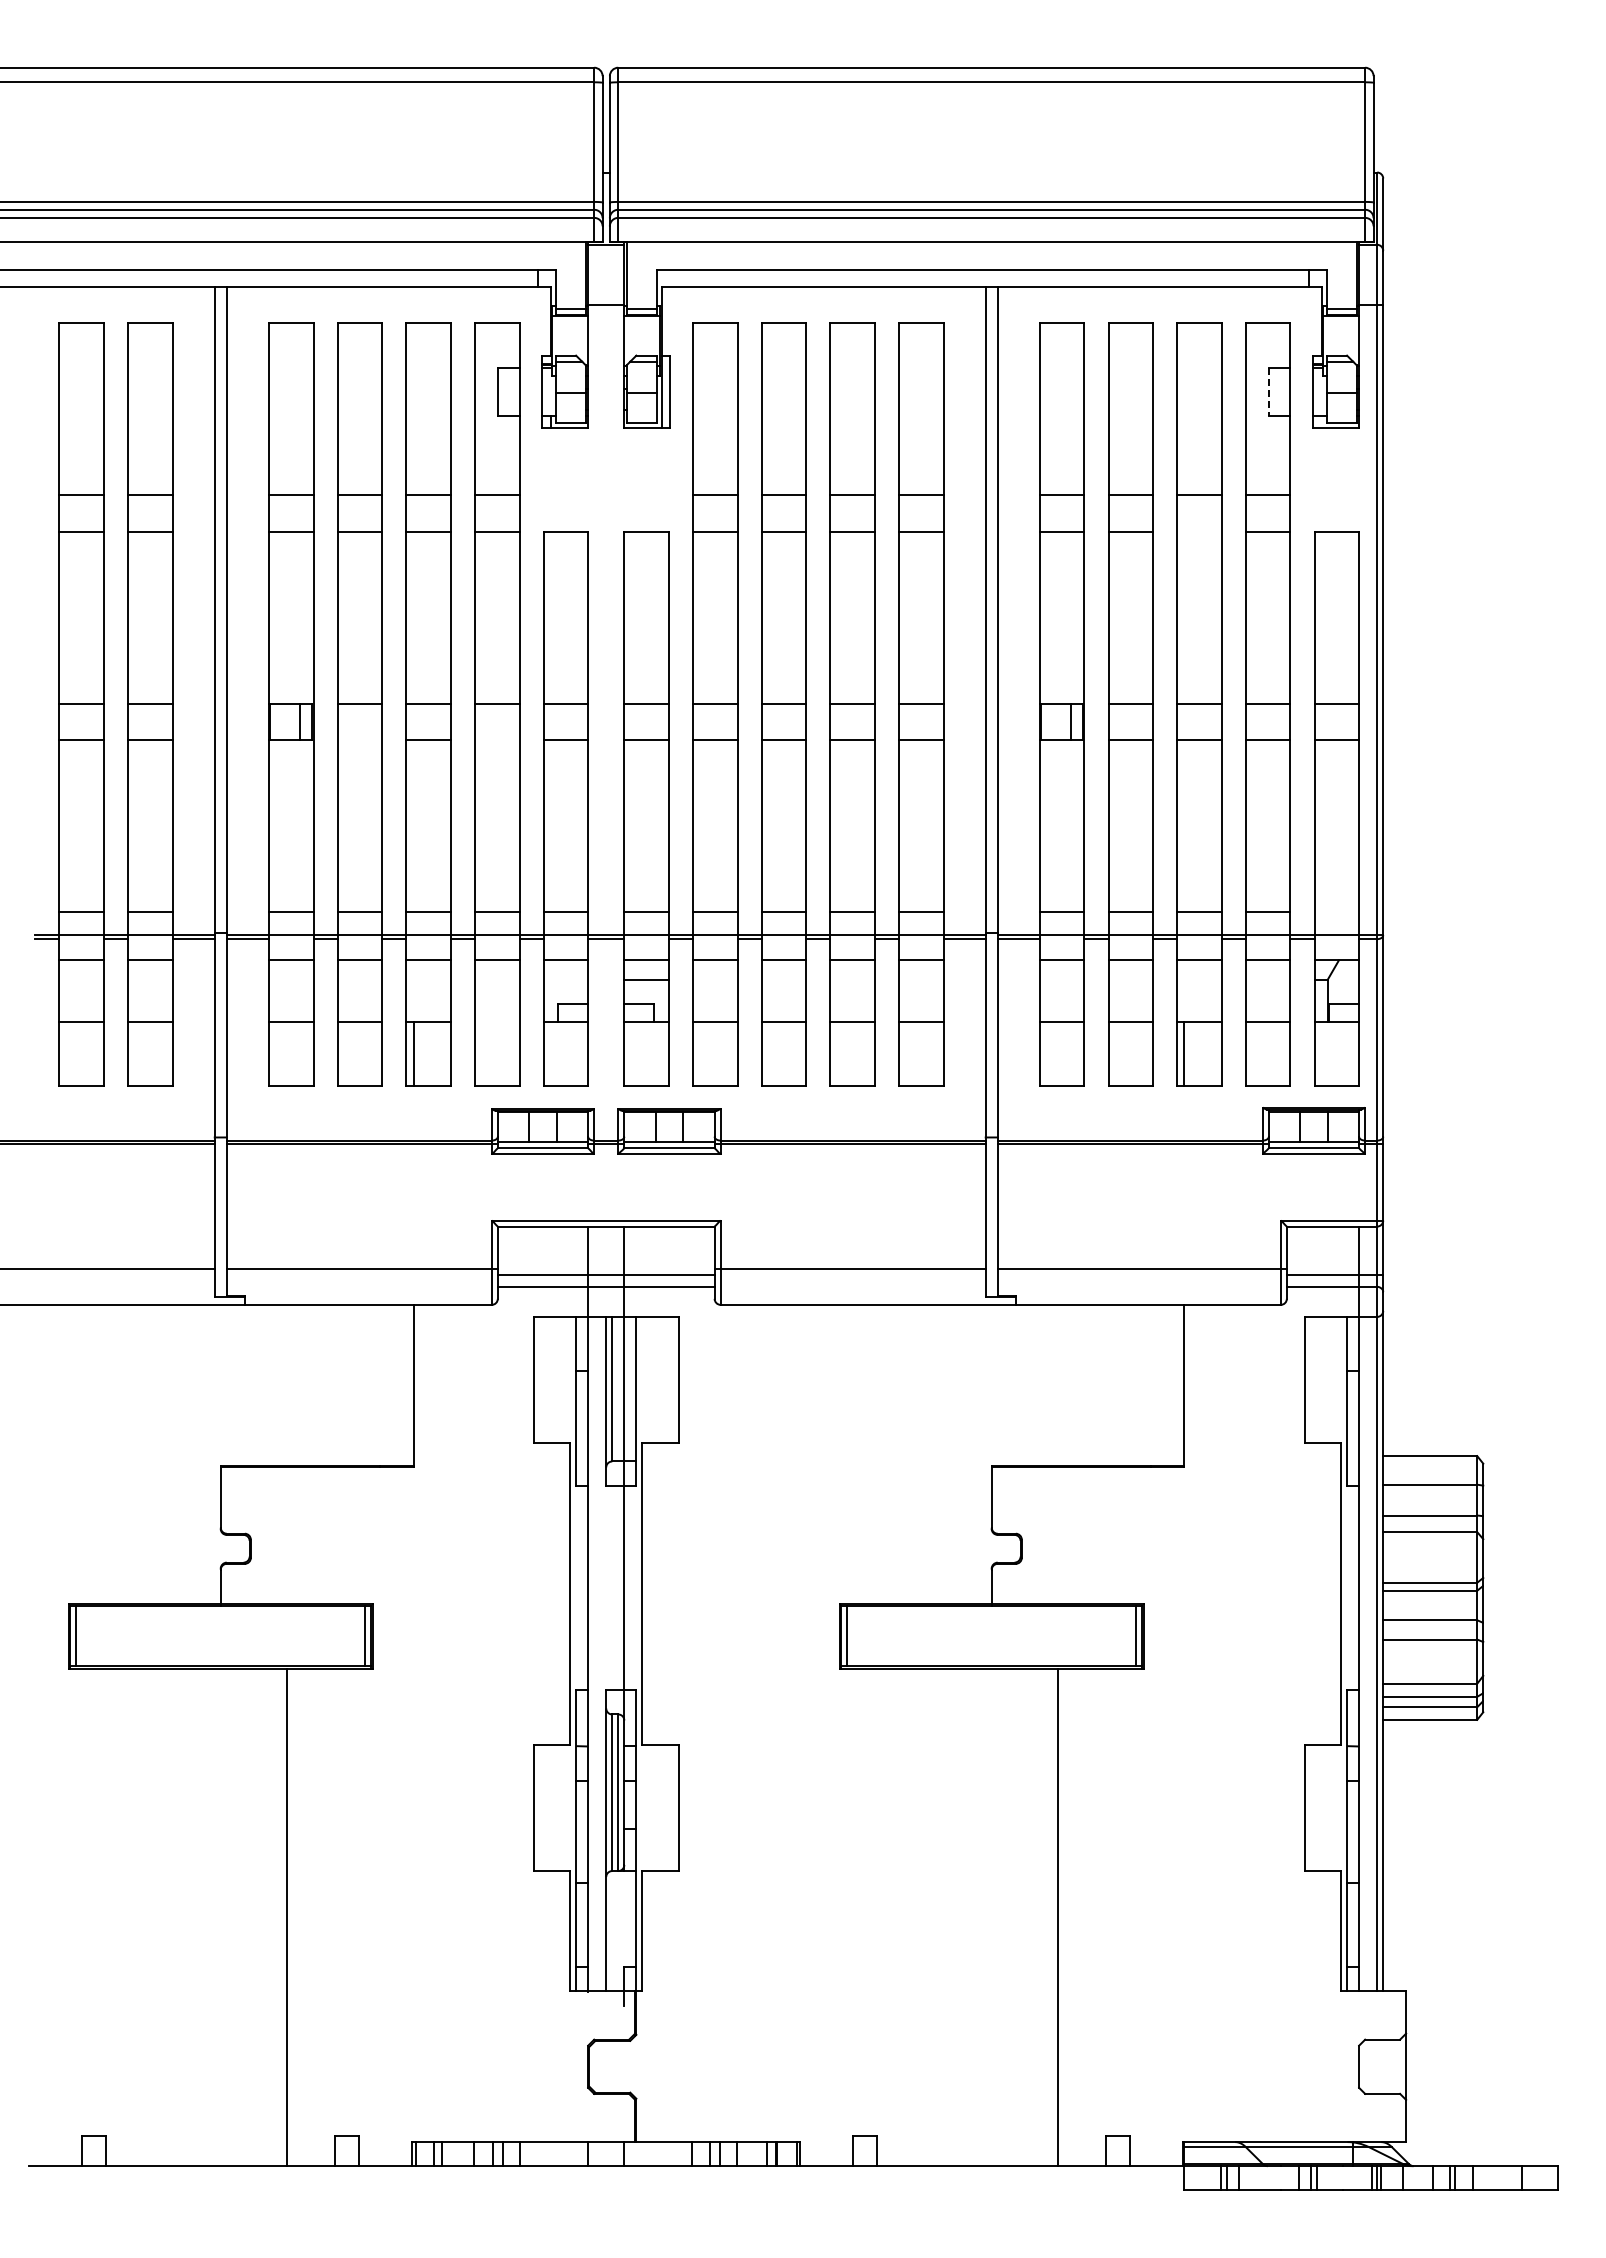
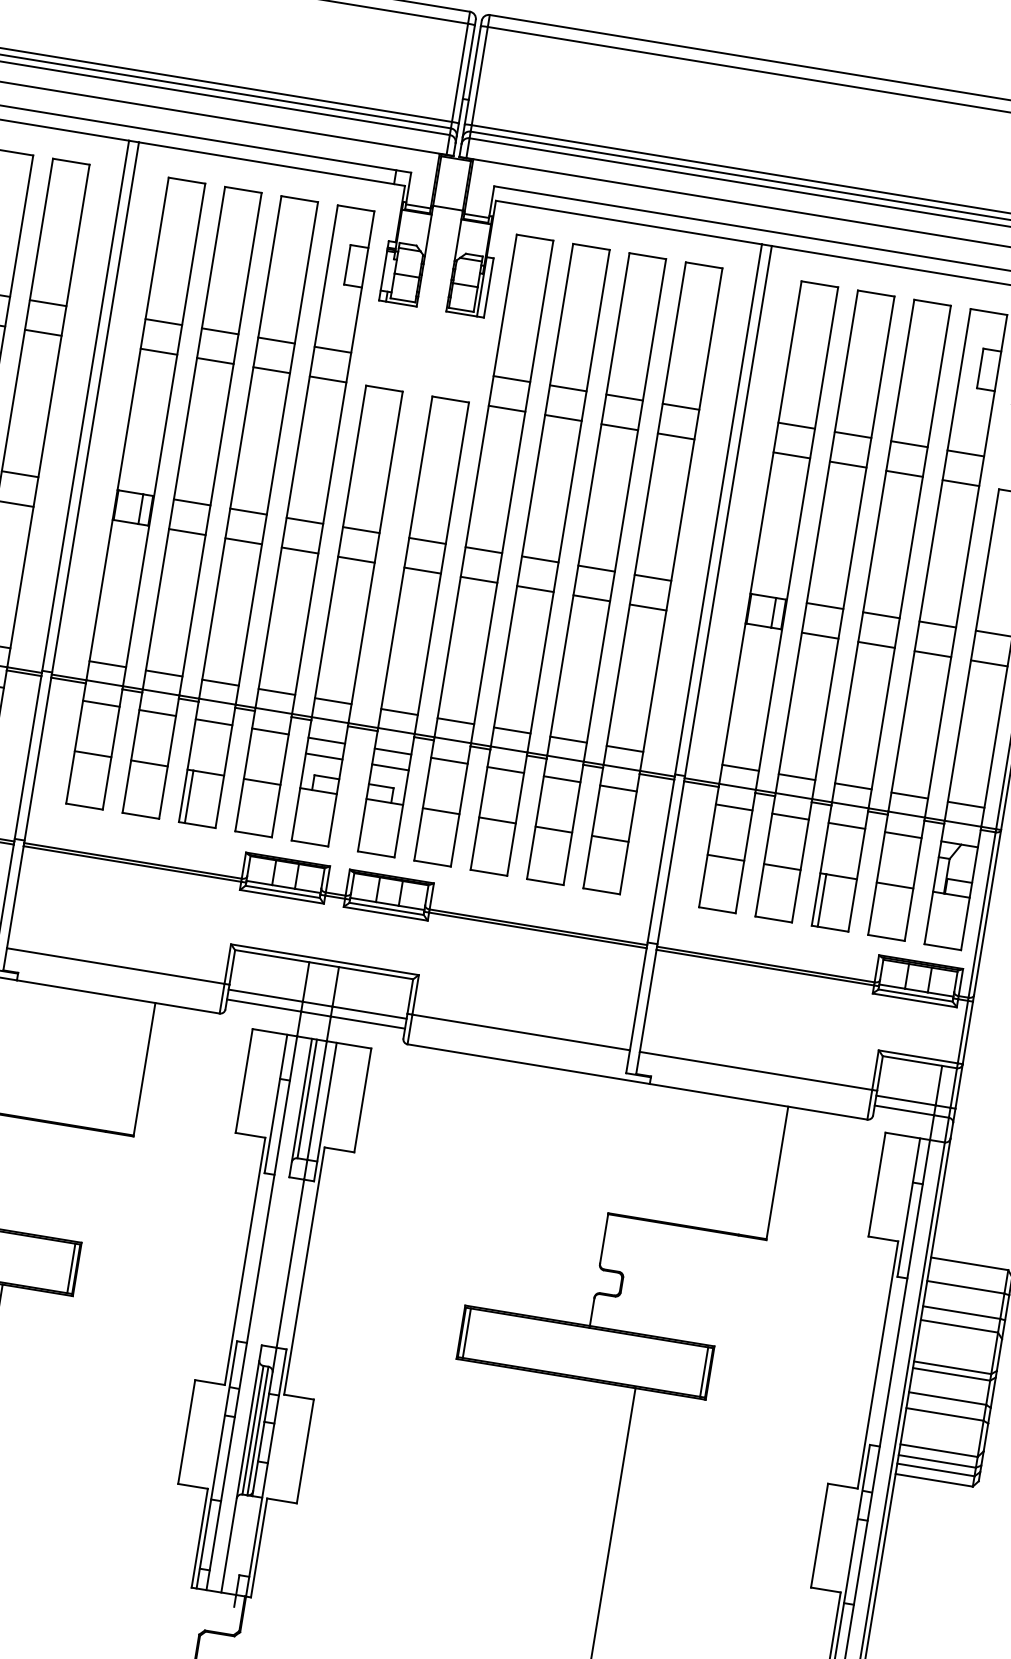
line: (1268, 392) -> (979, 369), dashed -> solid
line: (1199, 531) -> (904, 473), added
line: (359, 739) -> (187, 531), added
line: (496, 739) -> (299, 550), added
line: (1336, 912) -> (965, 805), added
line: (565, 979) -> (323, 756), added
line: (496, 1021) -> (261, 781), added

